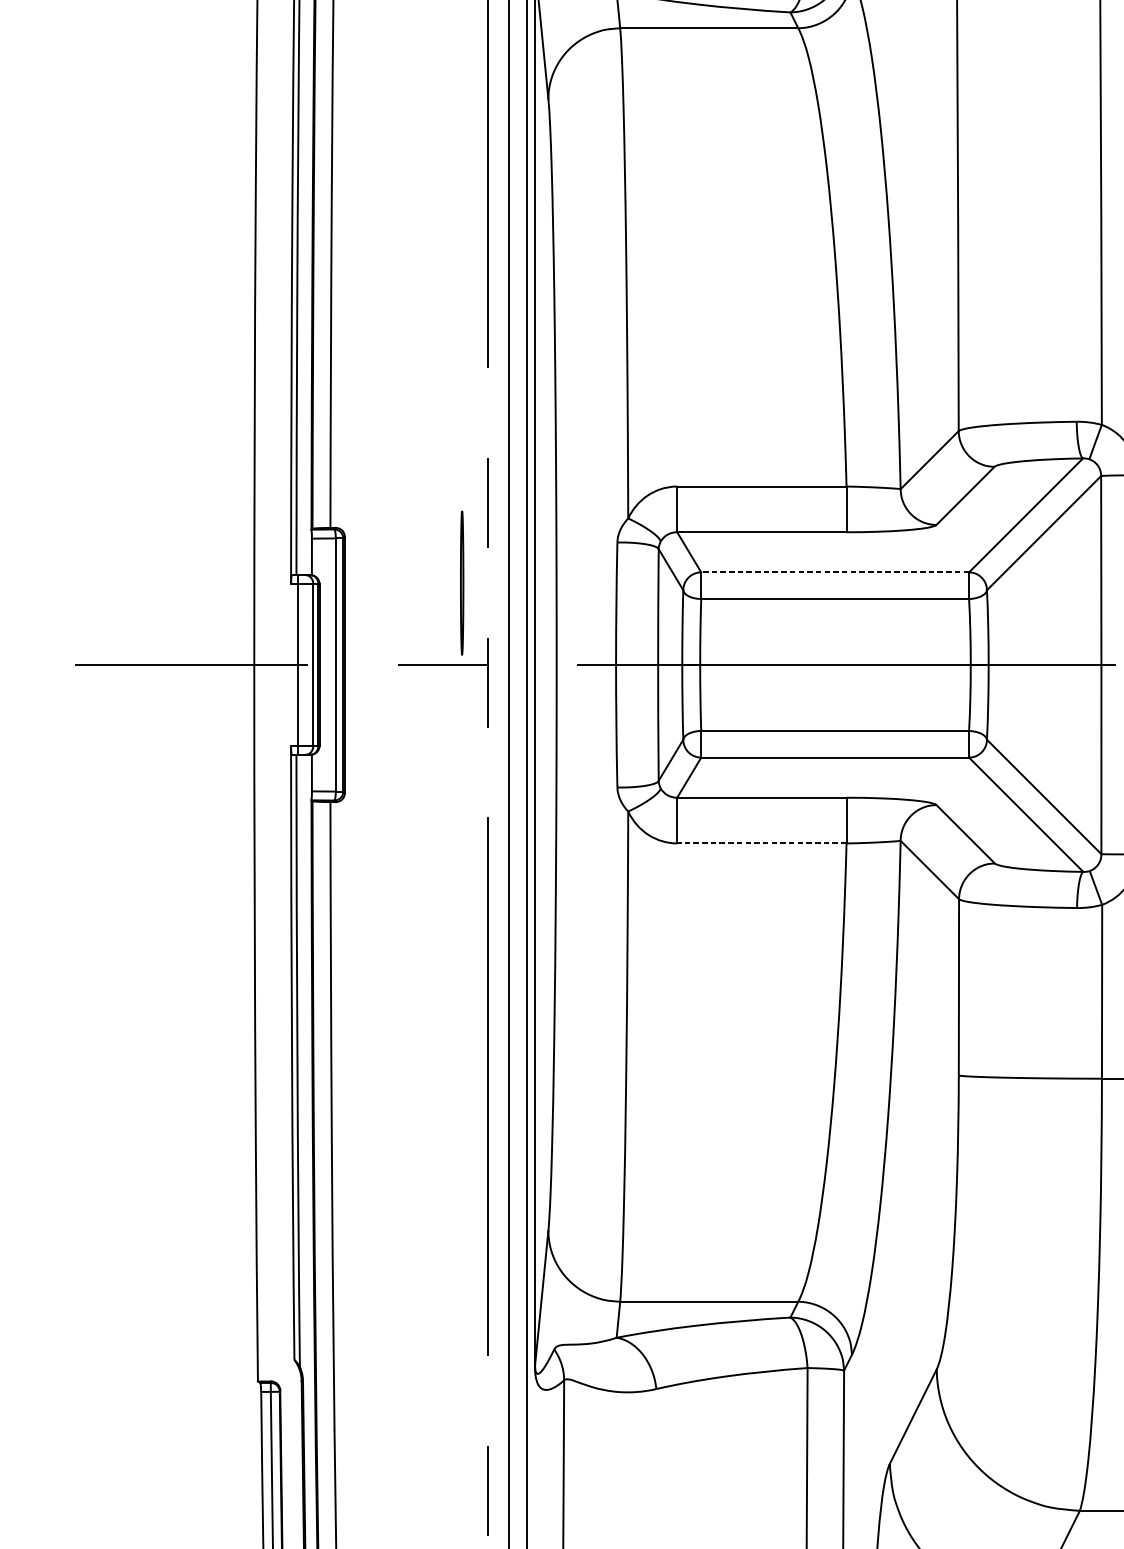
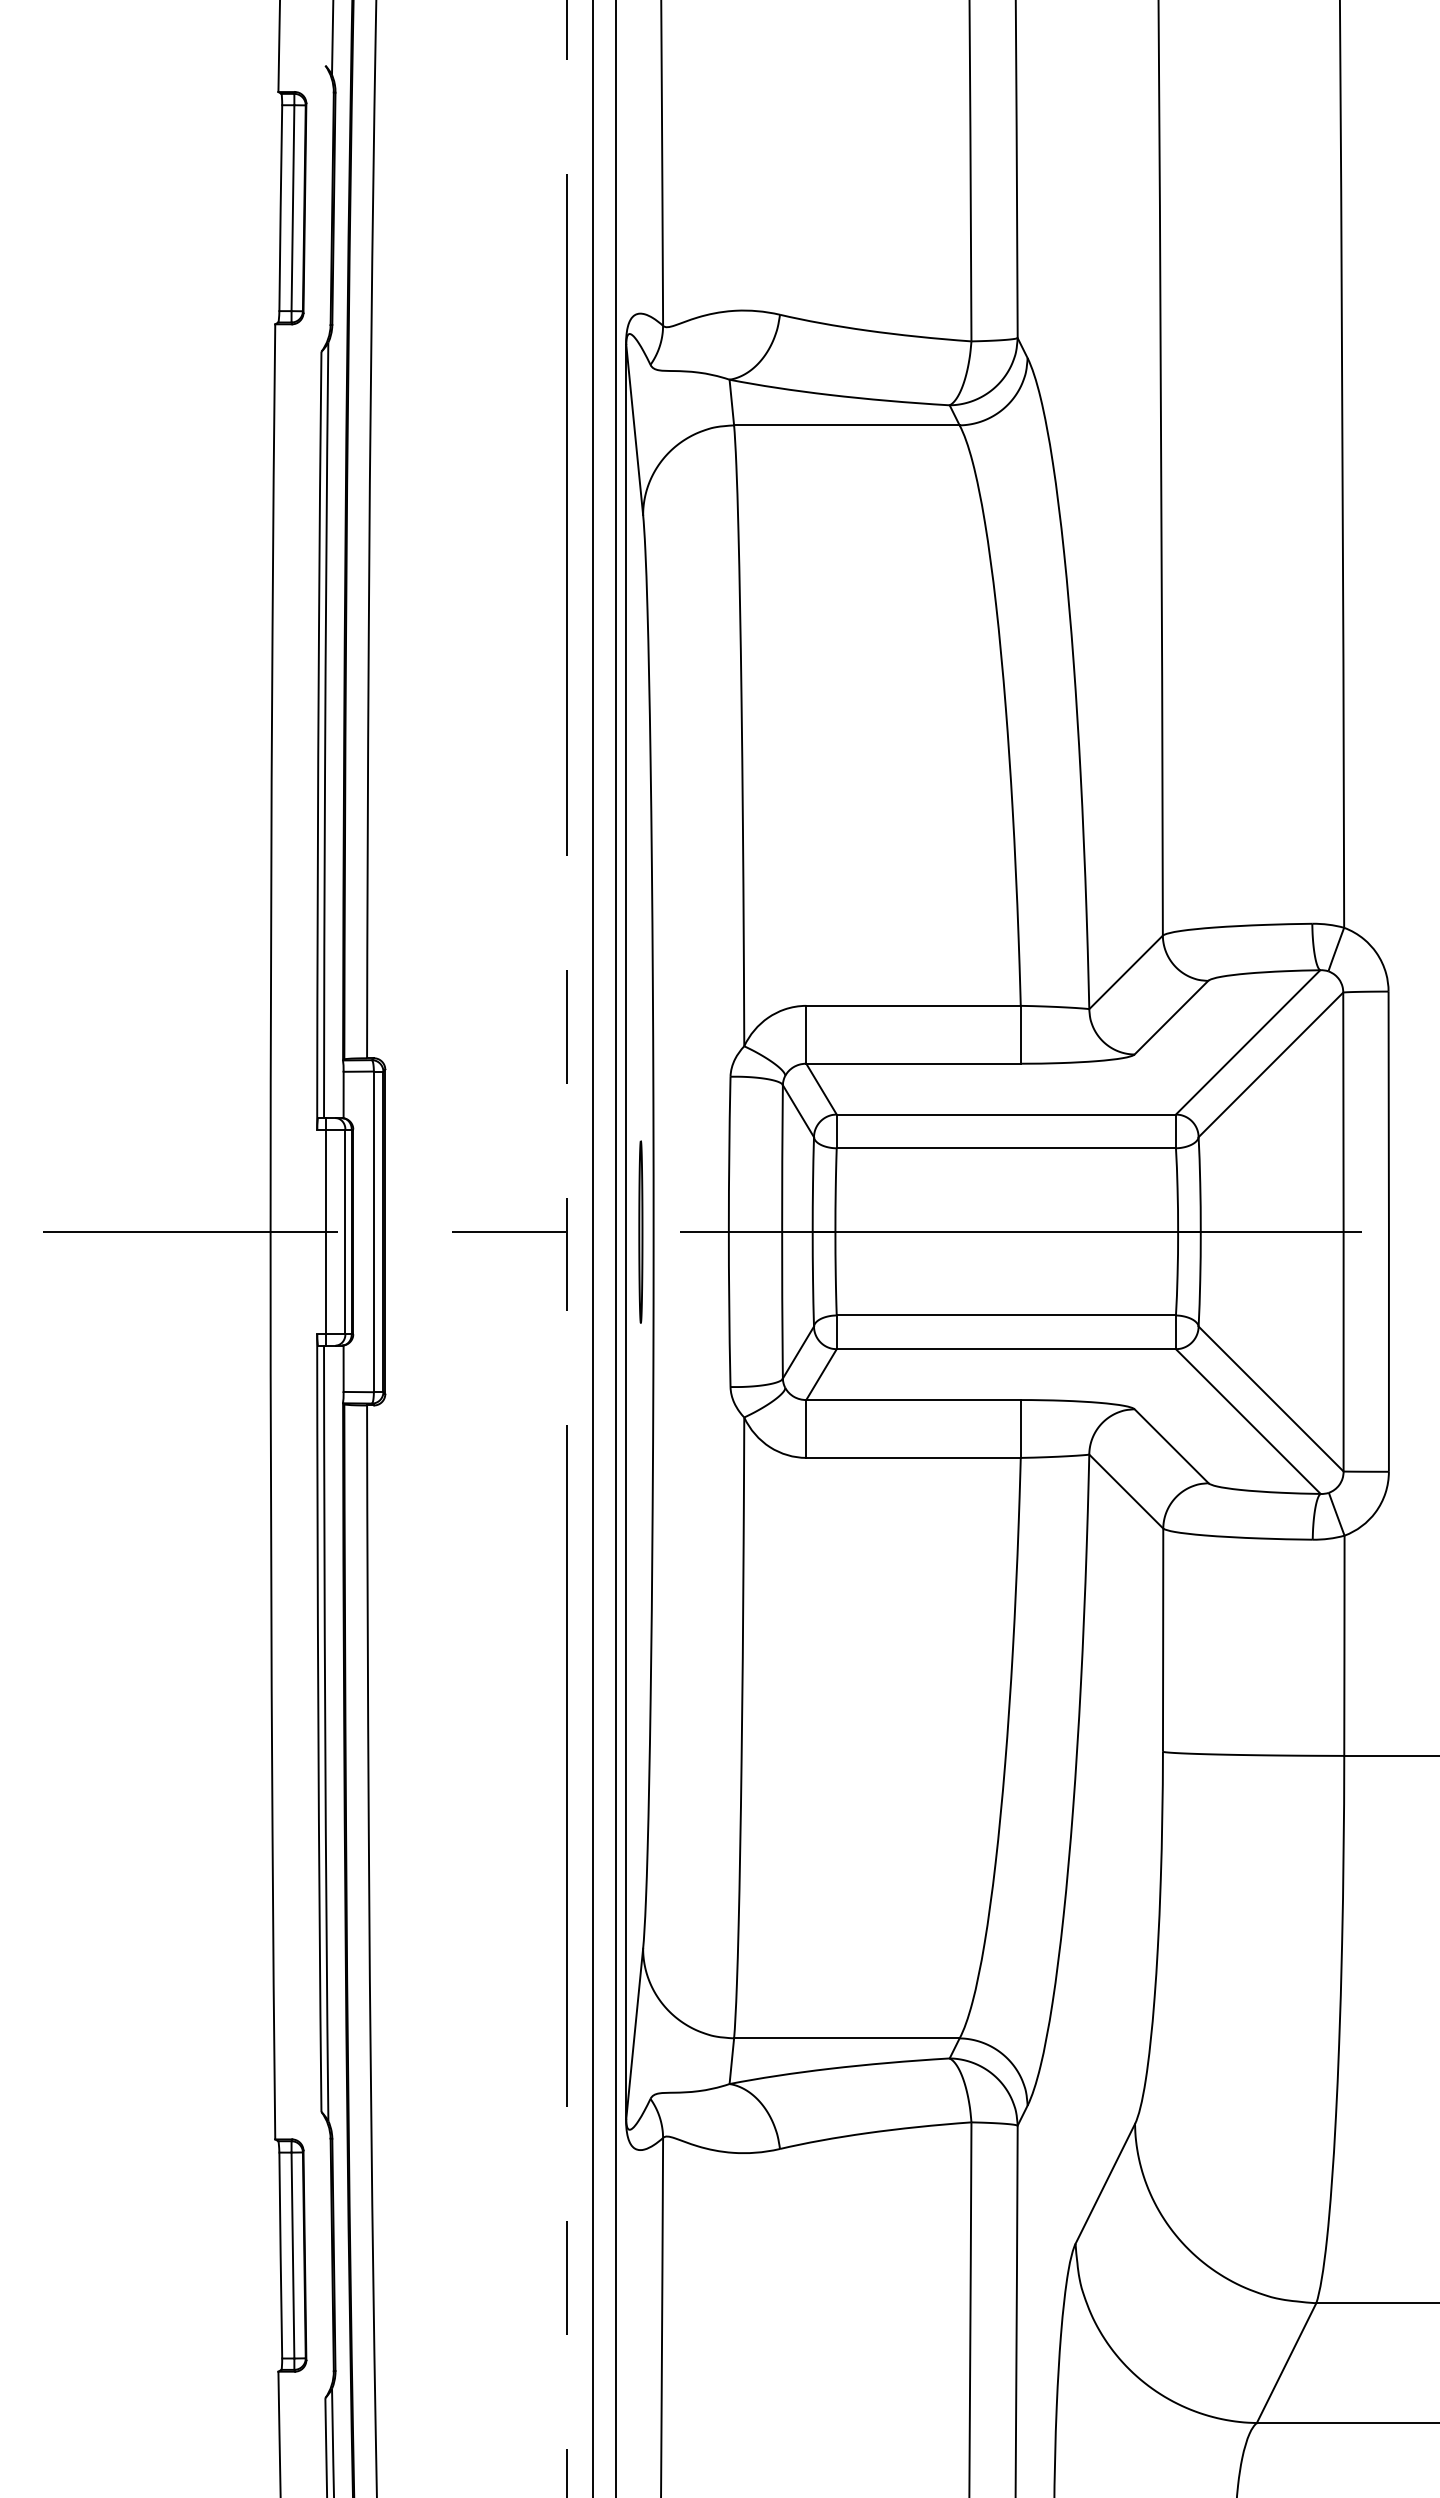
line: (835, 572) -> (1006, 1114), dashed -> solid
part: (461, 582) -> (640, 1231), moved
line: (761, 843) -> (913, 1457), dashed -> solid

